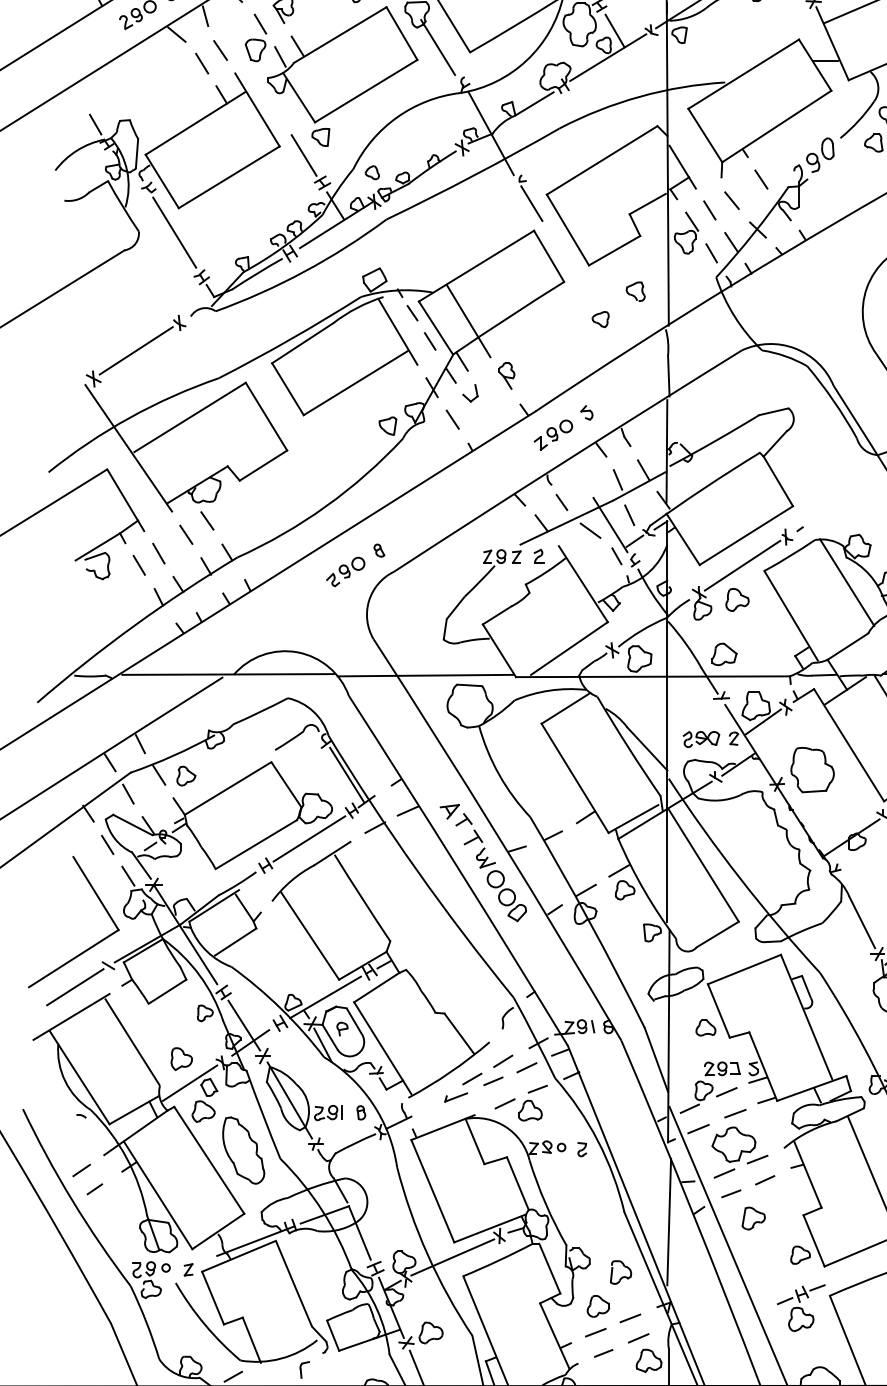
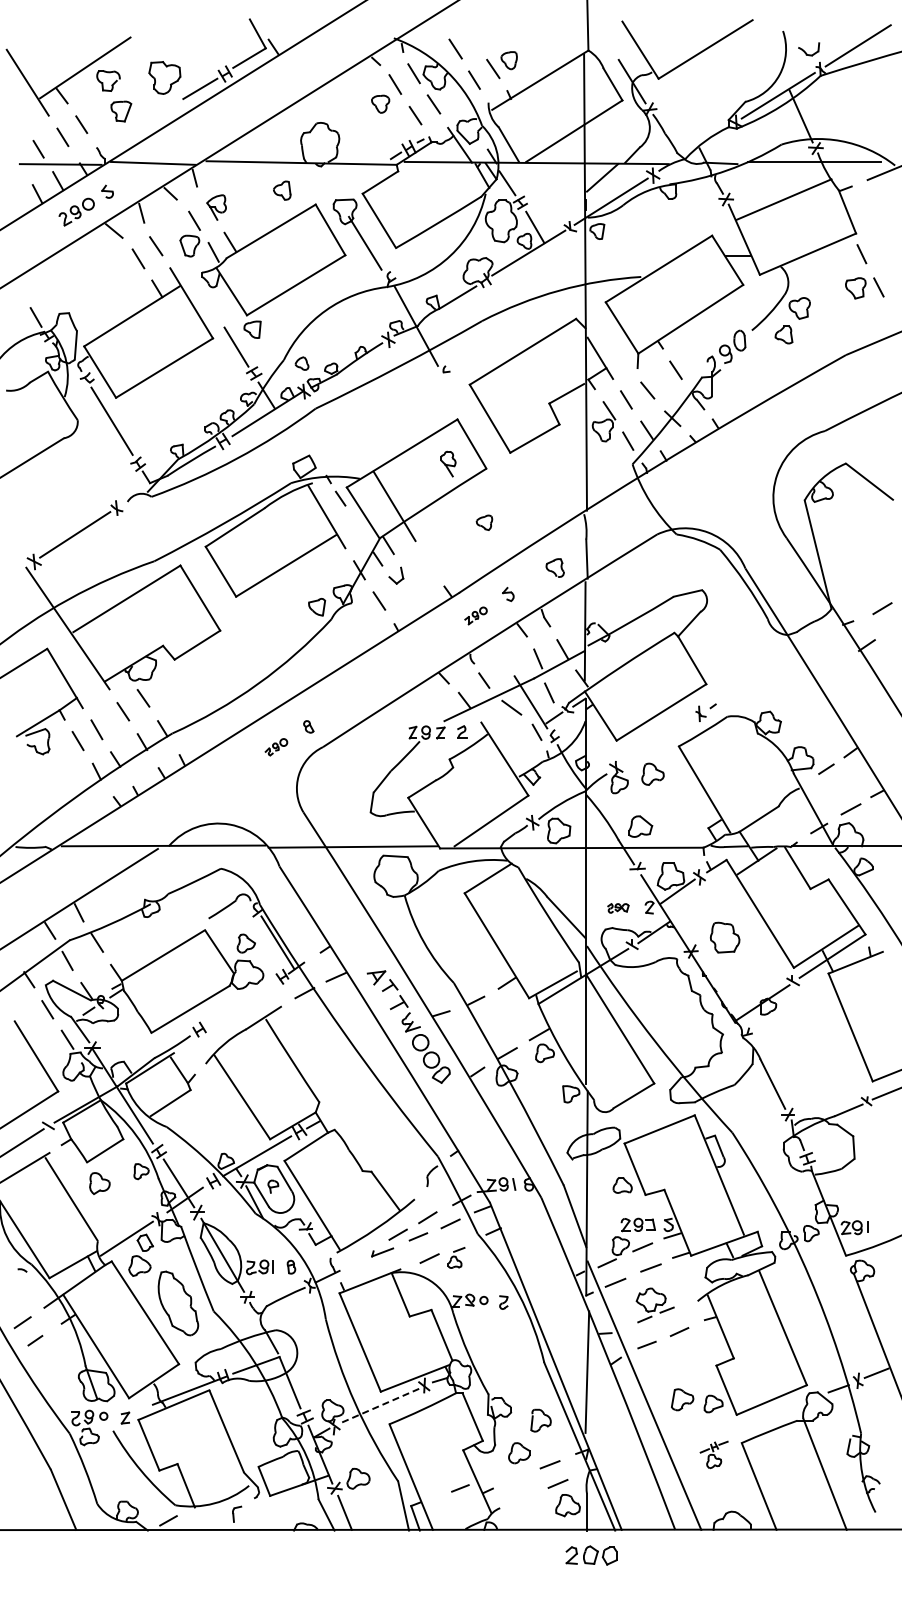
line: (531, 203) -> (455, 393), removed
part: (635, 291) -> (554, 567), moved
part: (600, 319) -> (484, 522), moved
line: (430, 341) -> (357, 525), removed
part: (507, 375) -> (448, 463), moved
part: (552, 434) -> (475, 615), size x0.6
line: (742, 565) -> (657, 741), removed
part: (345, 571) -> (276, 746), size x0.6
line: (847, 582) -> (758, 757), removed
part: (701, 739) -> (618, 908), size x0.6
part: (811, 769) -> (724, 937), size x0.7
part: (185, 776) -> (245, 943), moved
line: (309, 838) -> (241, 1003), removed
part: (181, 1059) -> (99, 1183), moved
part: (533, 1102) -> (456, 1257), size x0.6
part: (739, 1152) -> (654, 1305), size x0.7
part: (753, 1218) -> (682, 1399), moved
line: (451, 1257) -> (378, 1406), solid -> dashed
part: (800, 1307) -> (713, 1454), size x0.6
line: (595, 1332) -> (516, 1478), removed
line: (603, 1353) -> (460, 1488), moved

